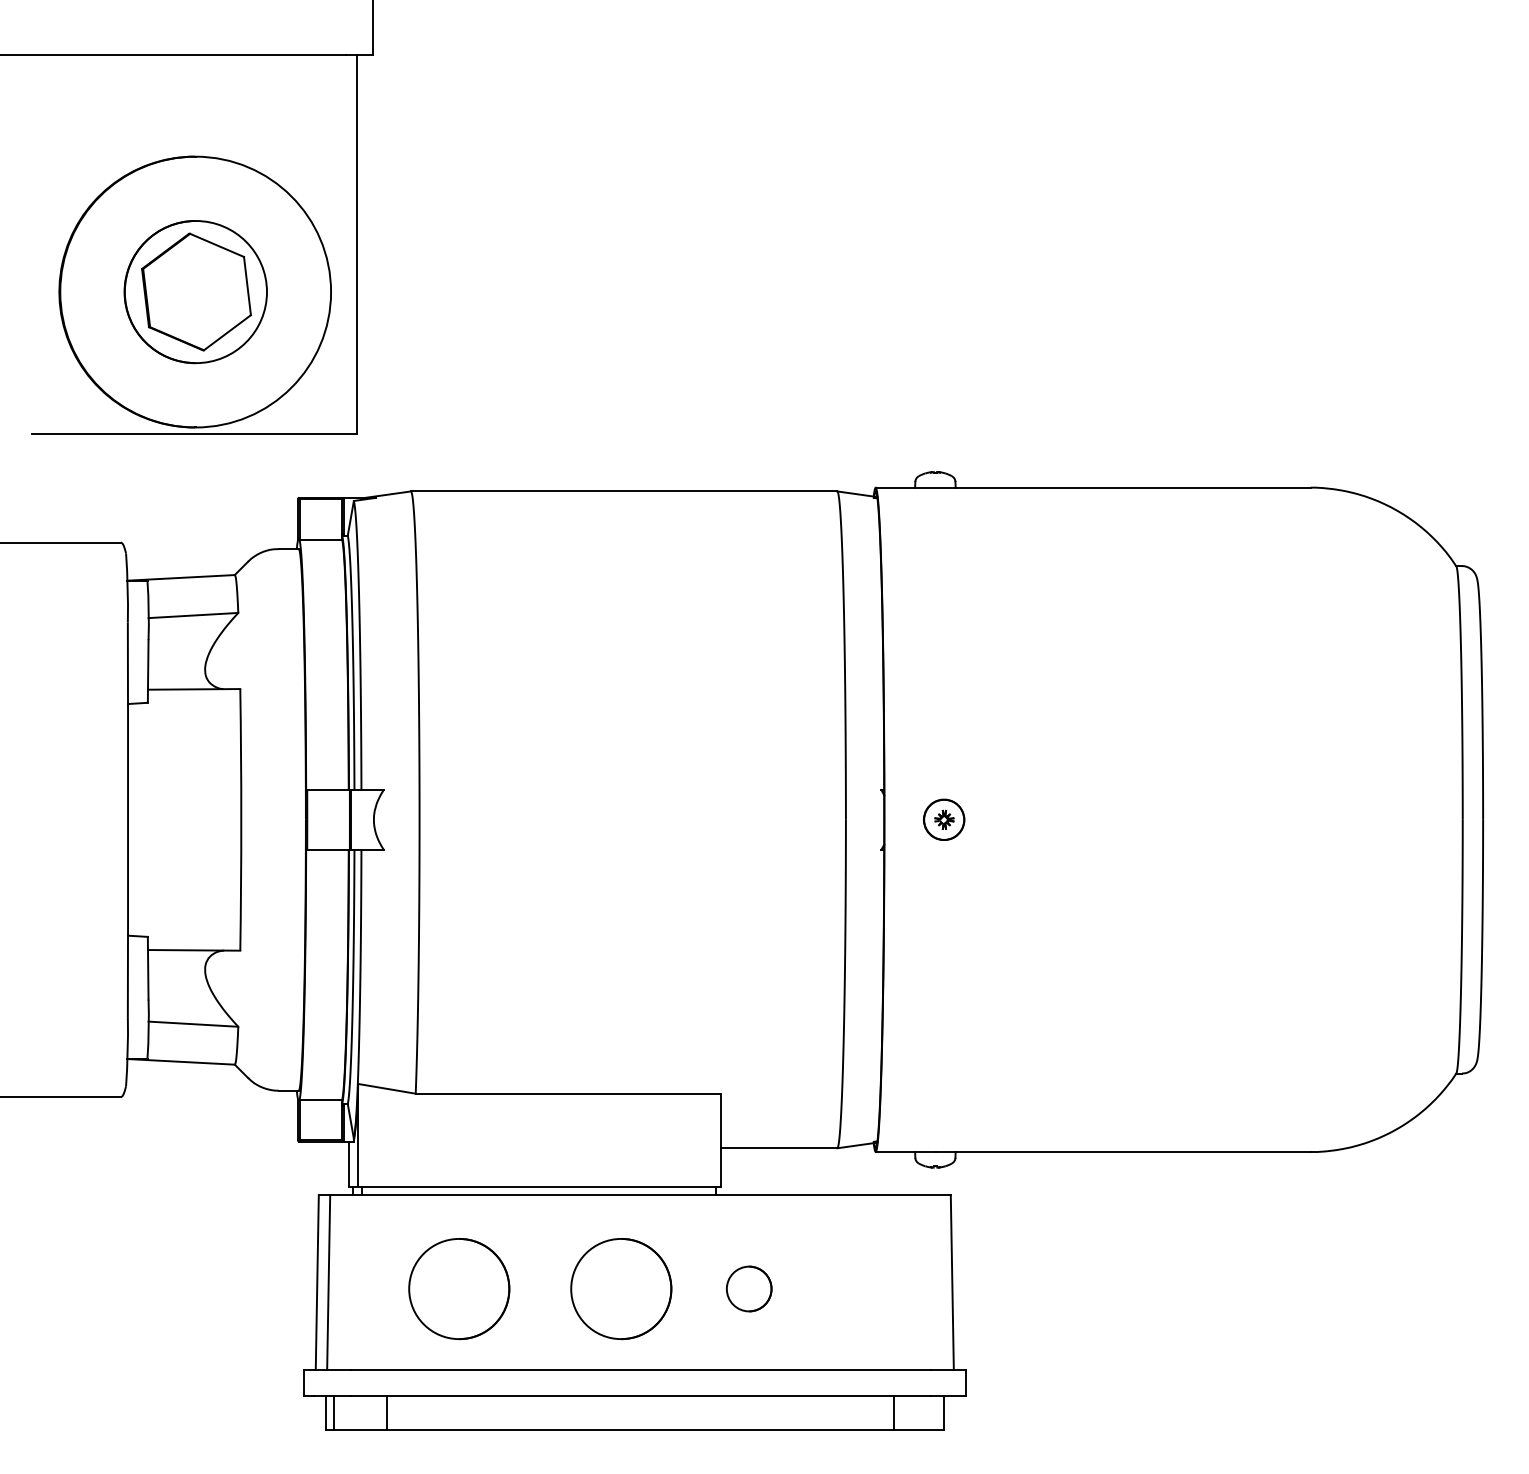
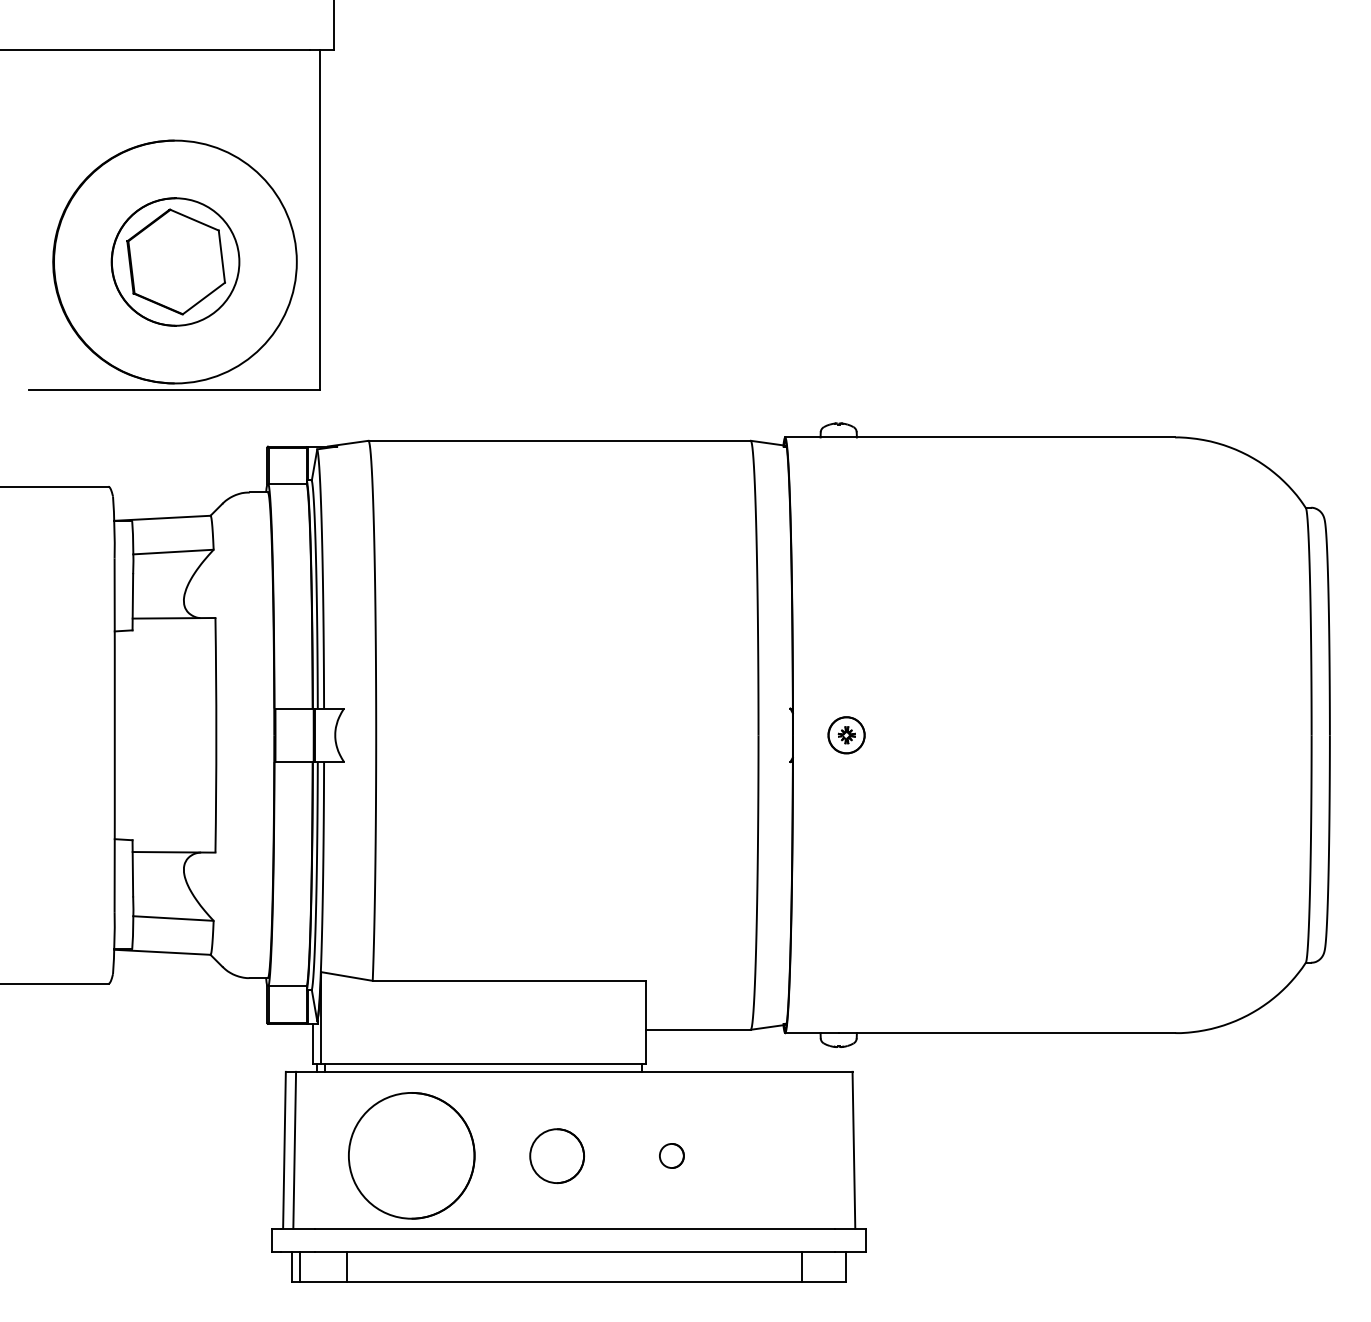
part: (749, 1288) -> (672, 1155), size x0.6
circle: (459, 1289) -> (412, 1156), size x1.4
circle: (621, 1289) -> (557, 1156), size x0.6

